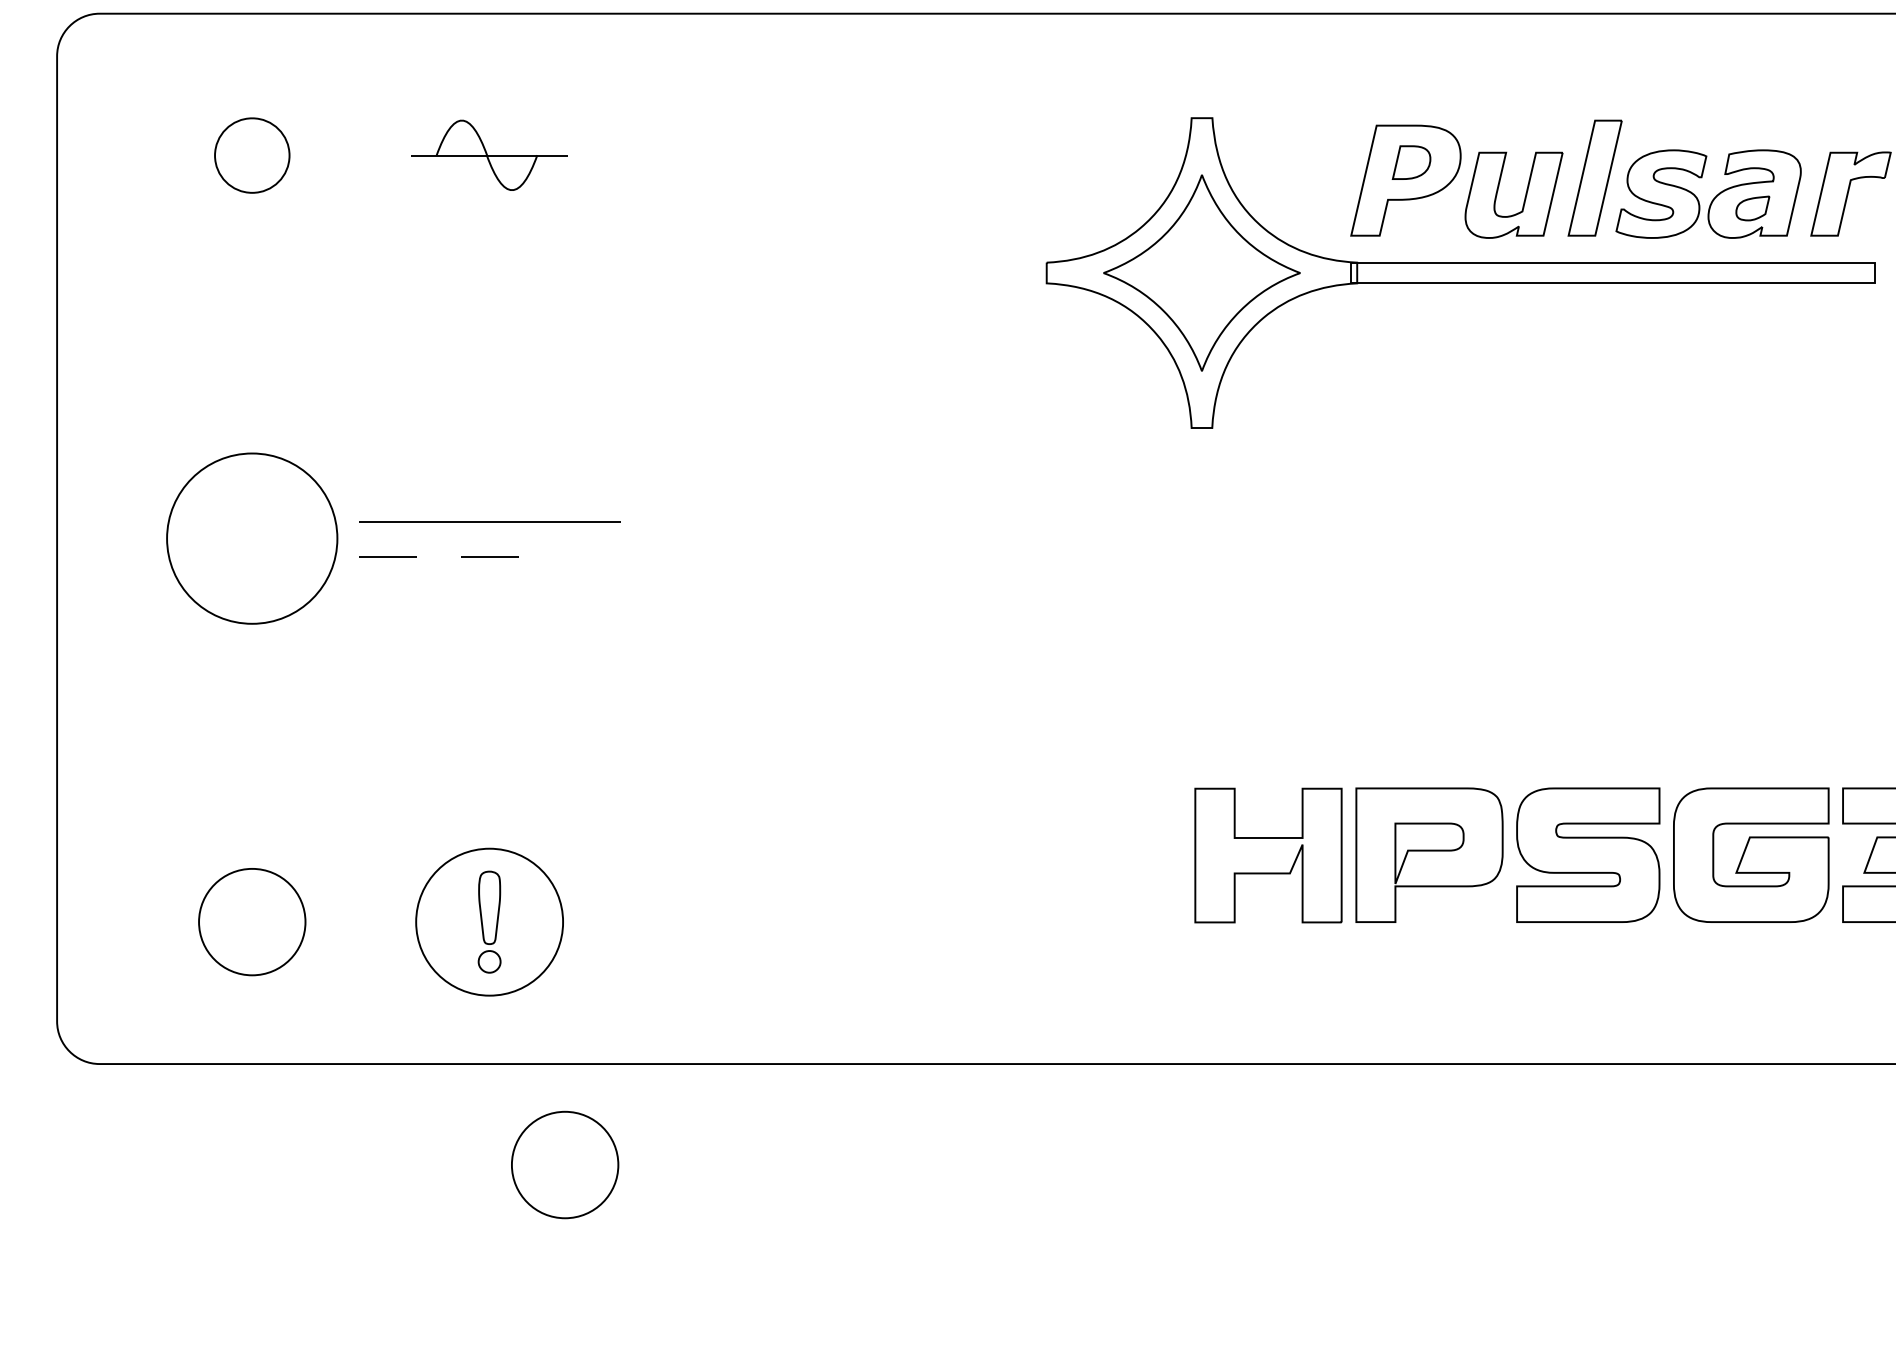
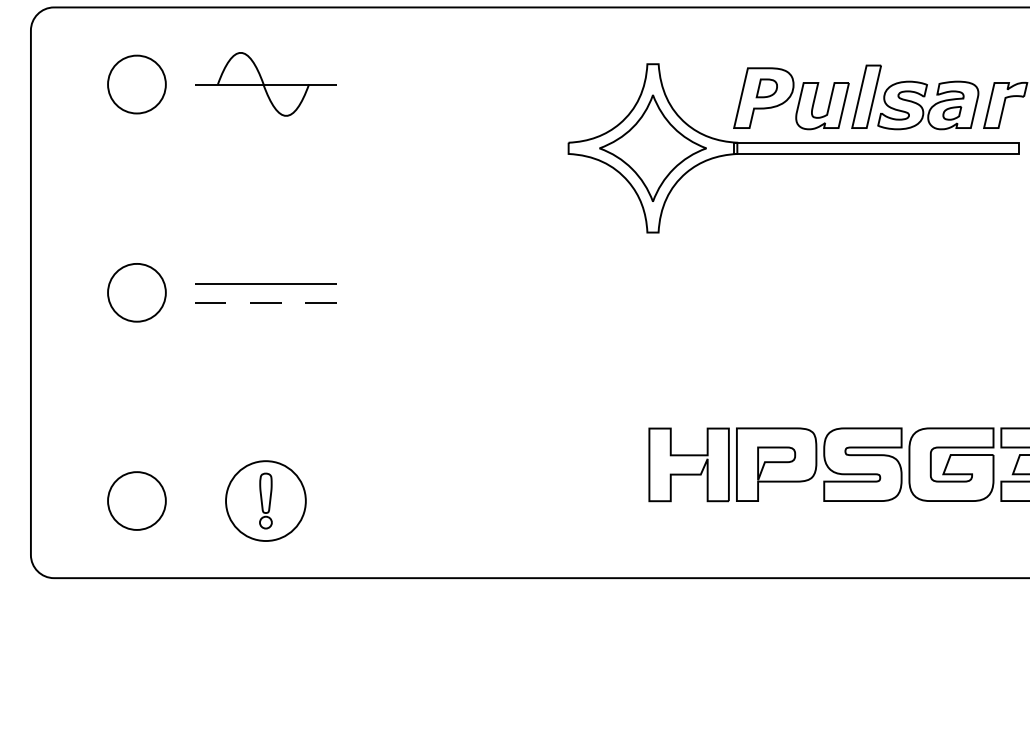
part: (251, 155) -> (136, 84), size x1.43
part: (488, 155) -> (265, 84), size x1.67
part: (251, 538) -> (136, 292), size x0.62
line: (590, 556) -> (320, 302), added
part: (564, 1164) -> (306, 632), removed

